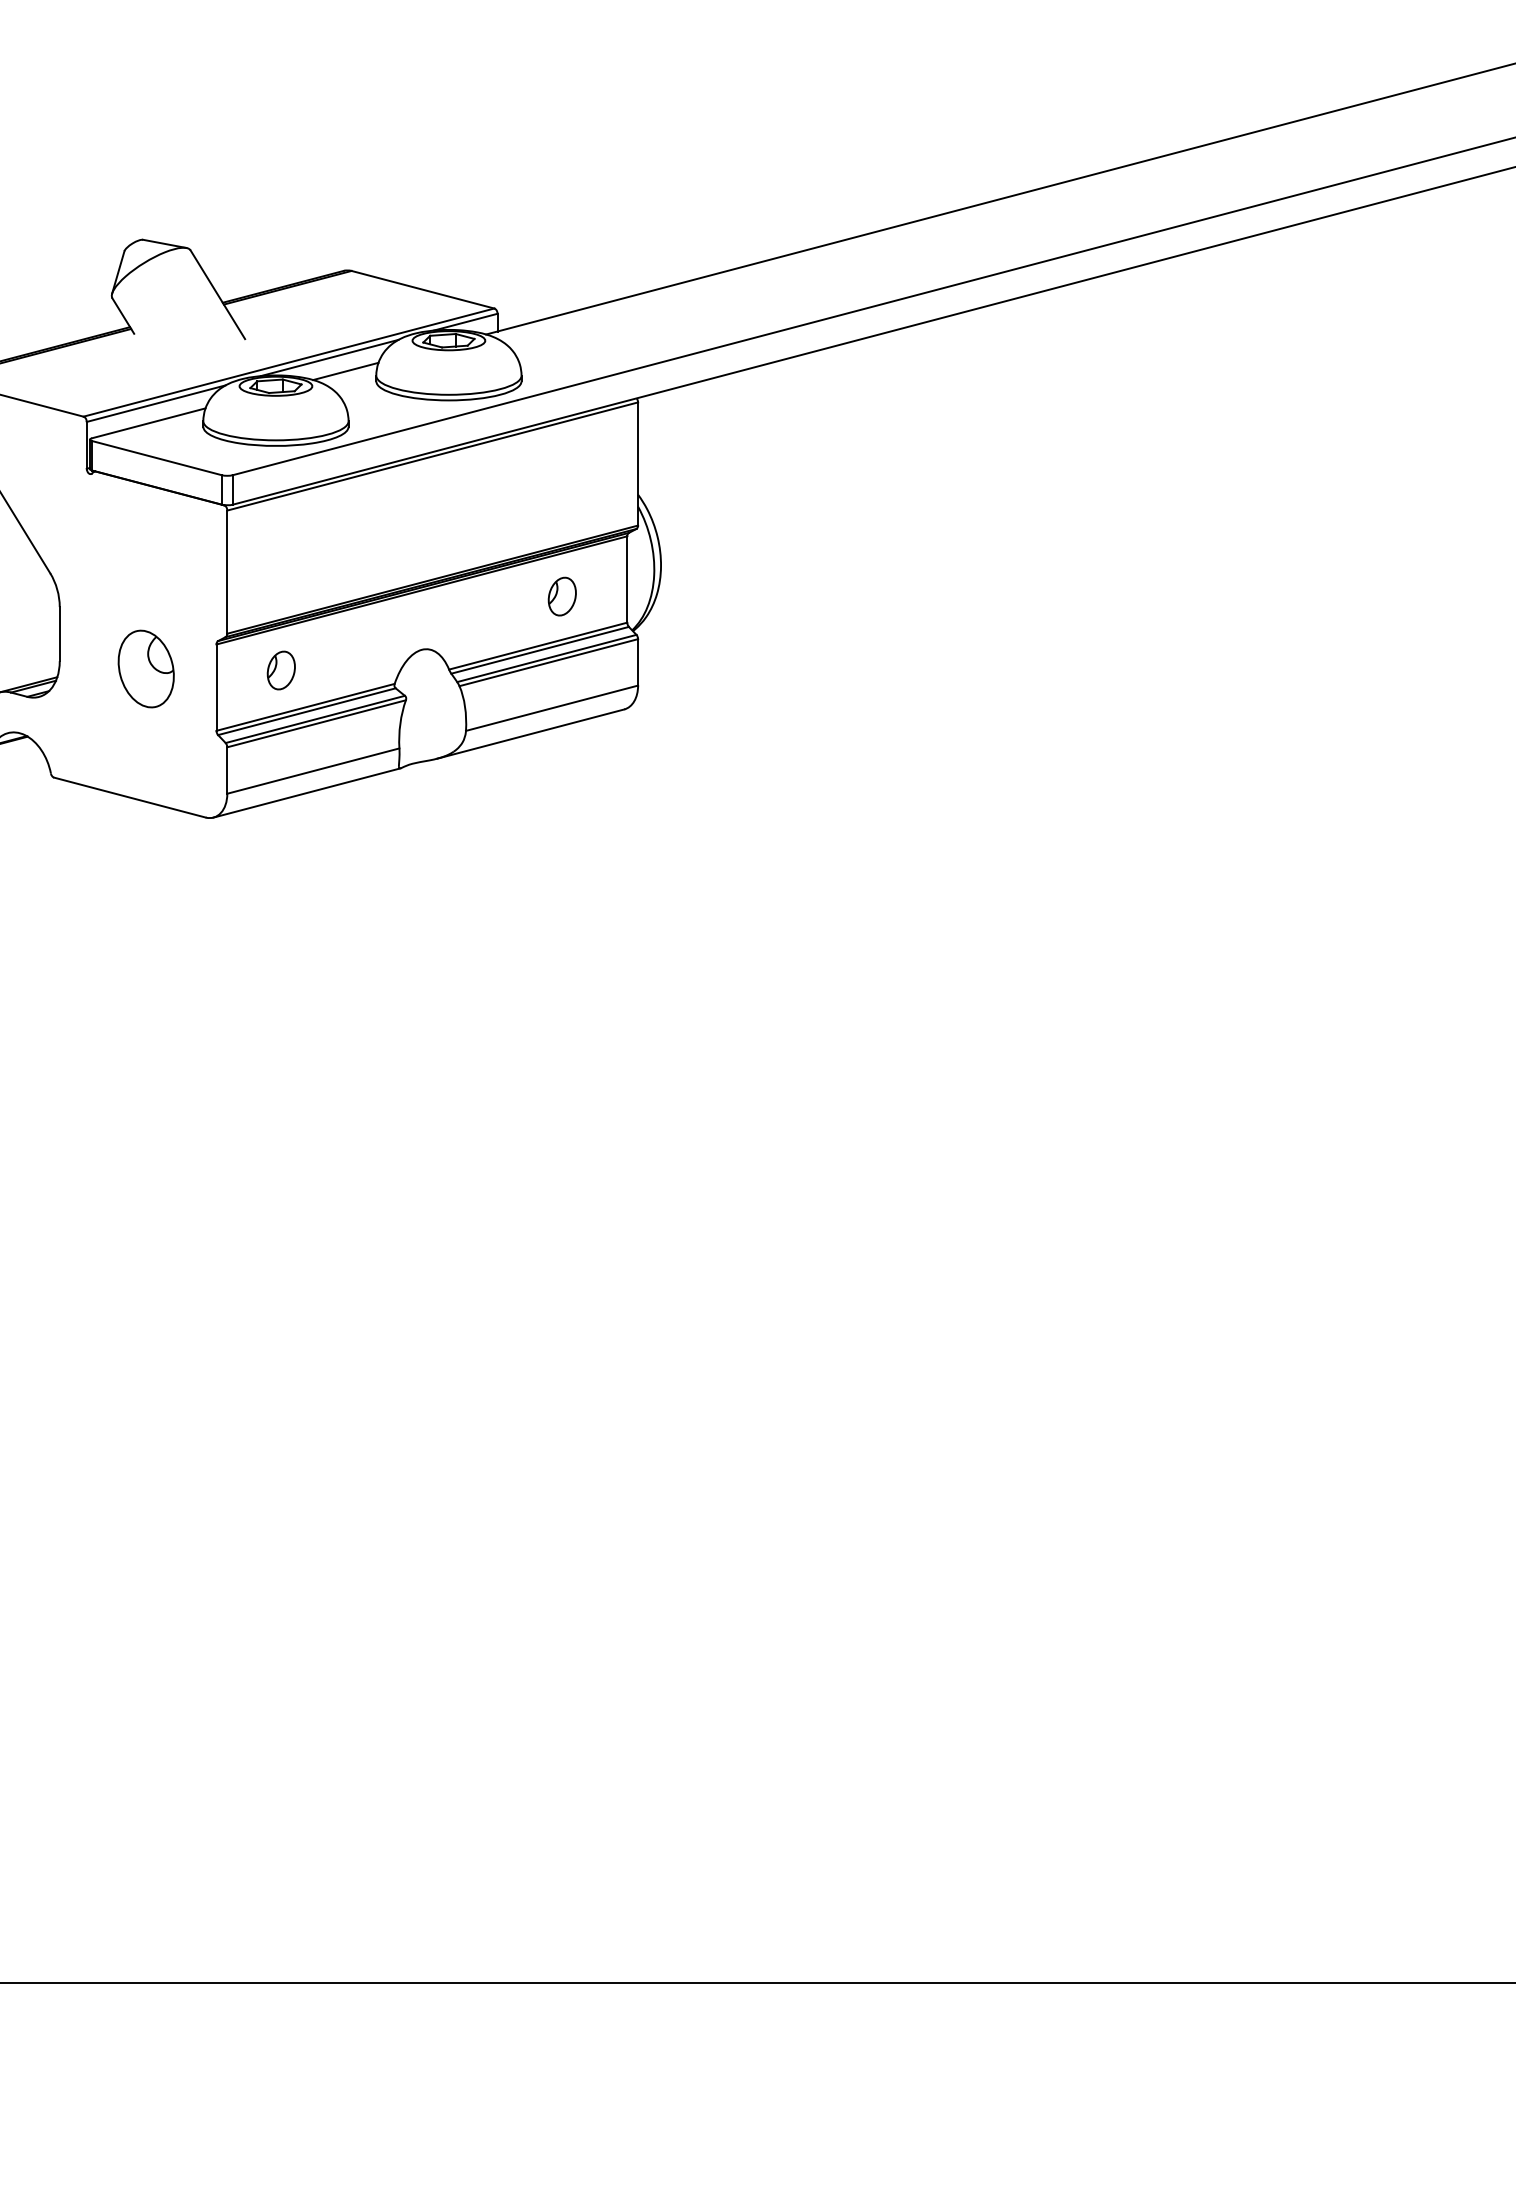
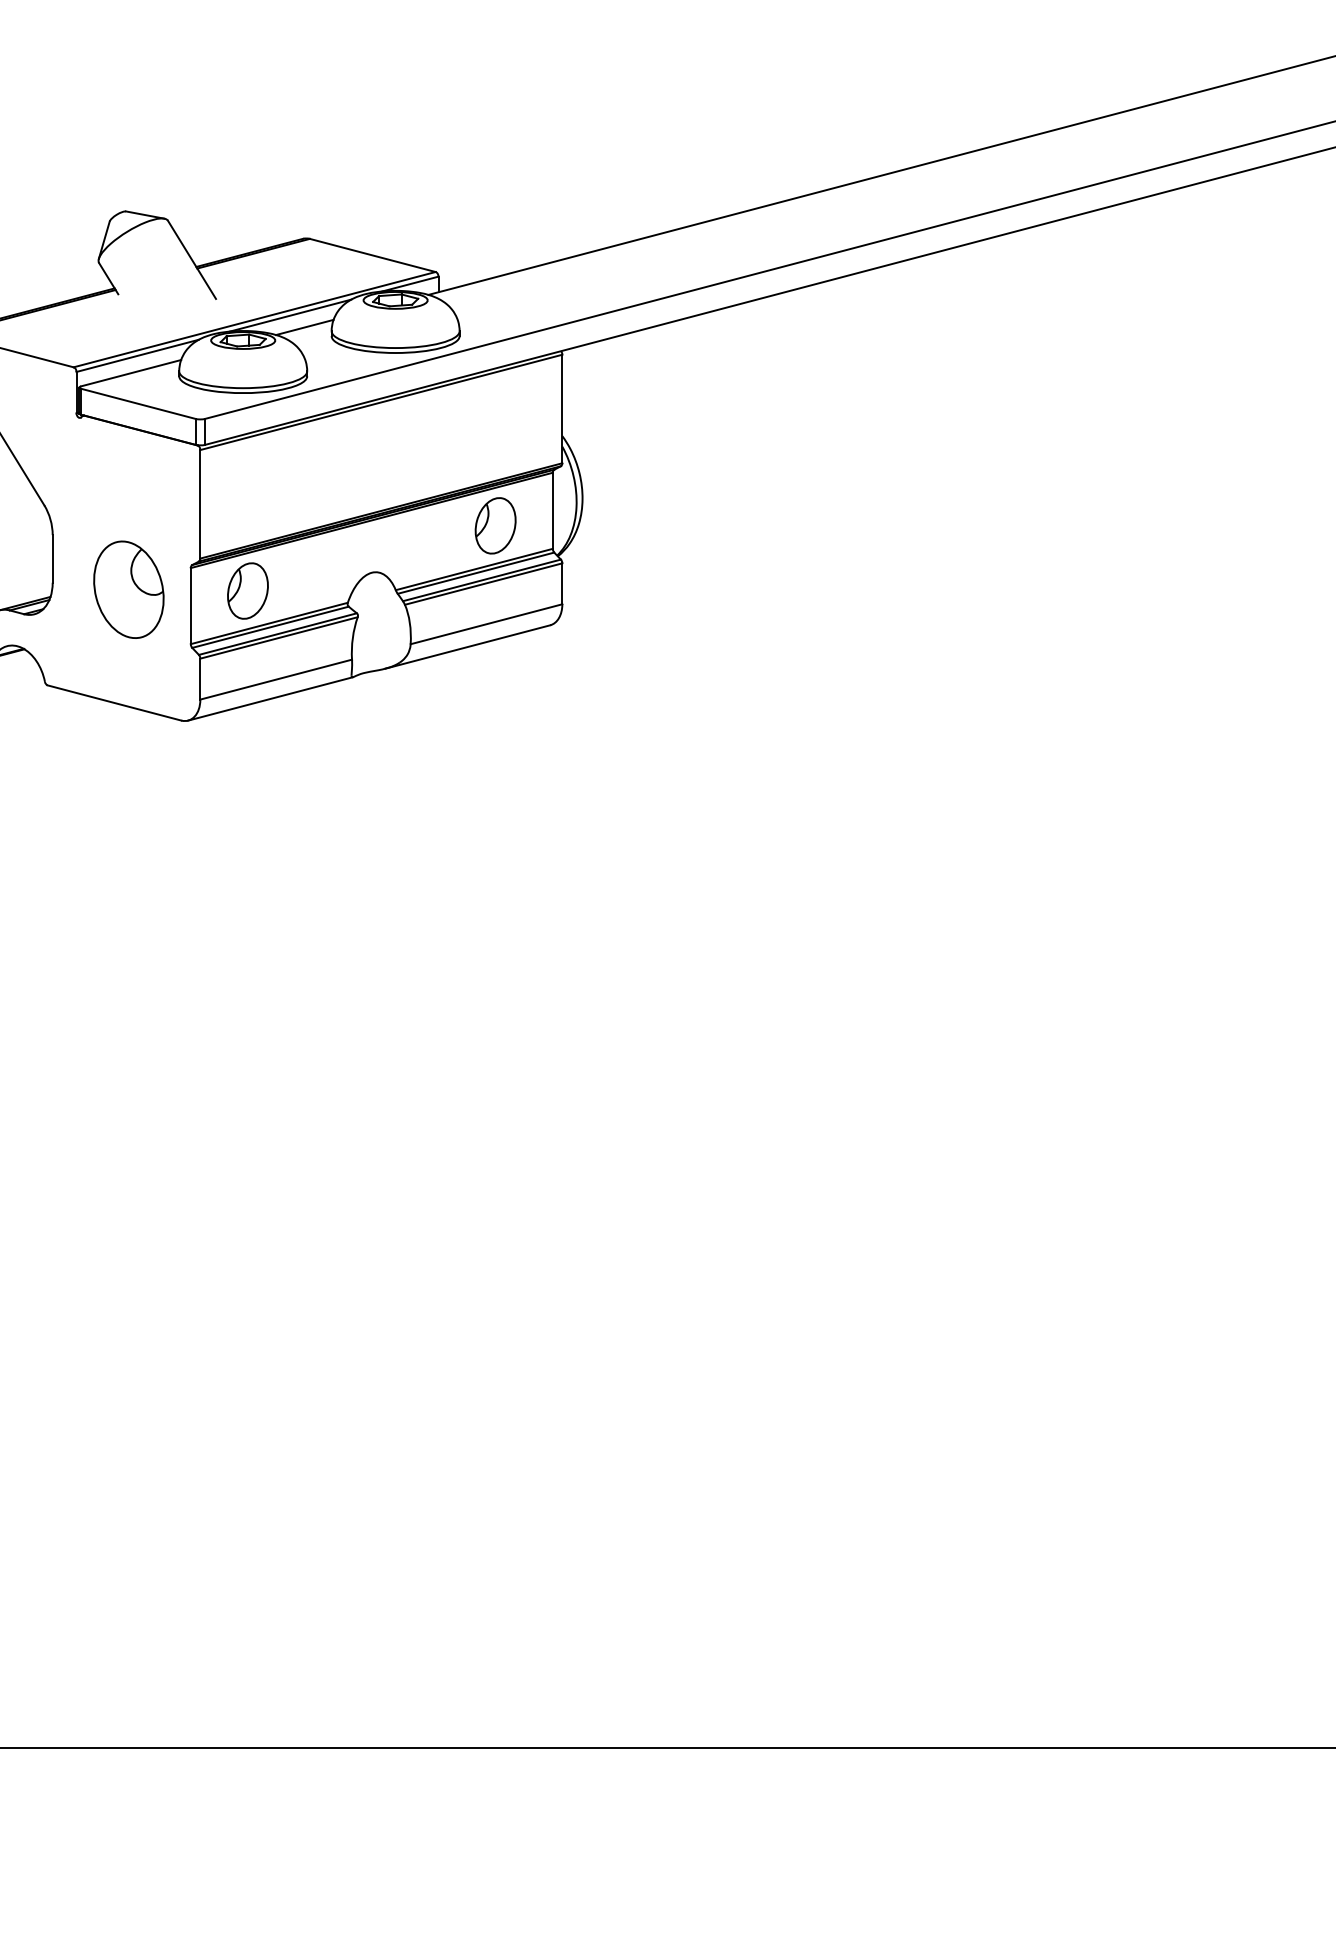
part: (562, 596) -> (495, 525), size x1.67
part: (145, 668) -> (128, 589), size x1.43
part: (280, 669) -> (247, 590), size x1.67

